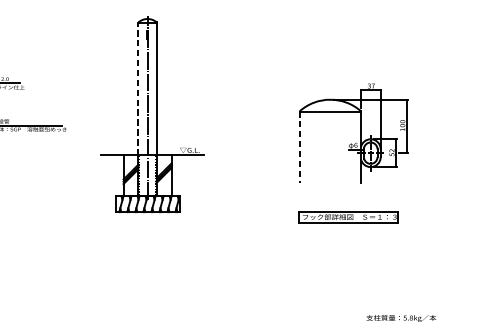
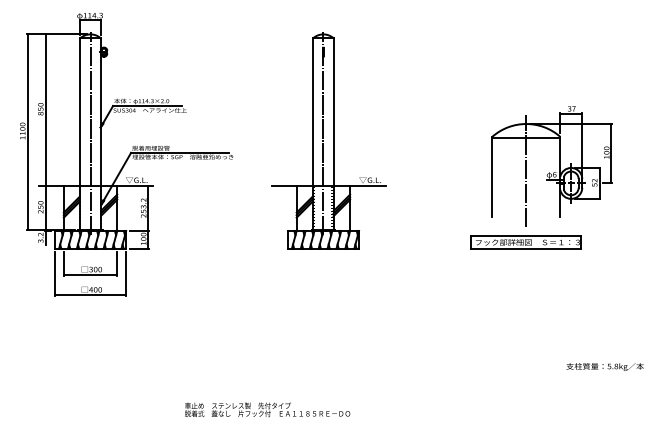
line: (138, 89) -> (313, 112), dashed -> solid
line: (330, 141) -> (526, 170), added
line: (299, 146) -> (492, 176), dashed -> solid
part: (347, 217) -> (525, 242), moved

